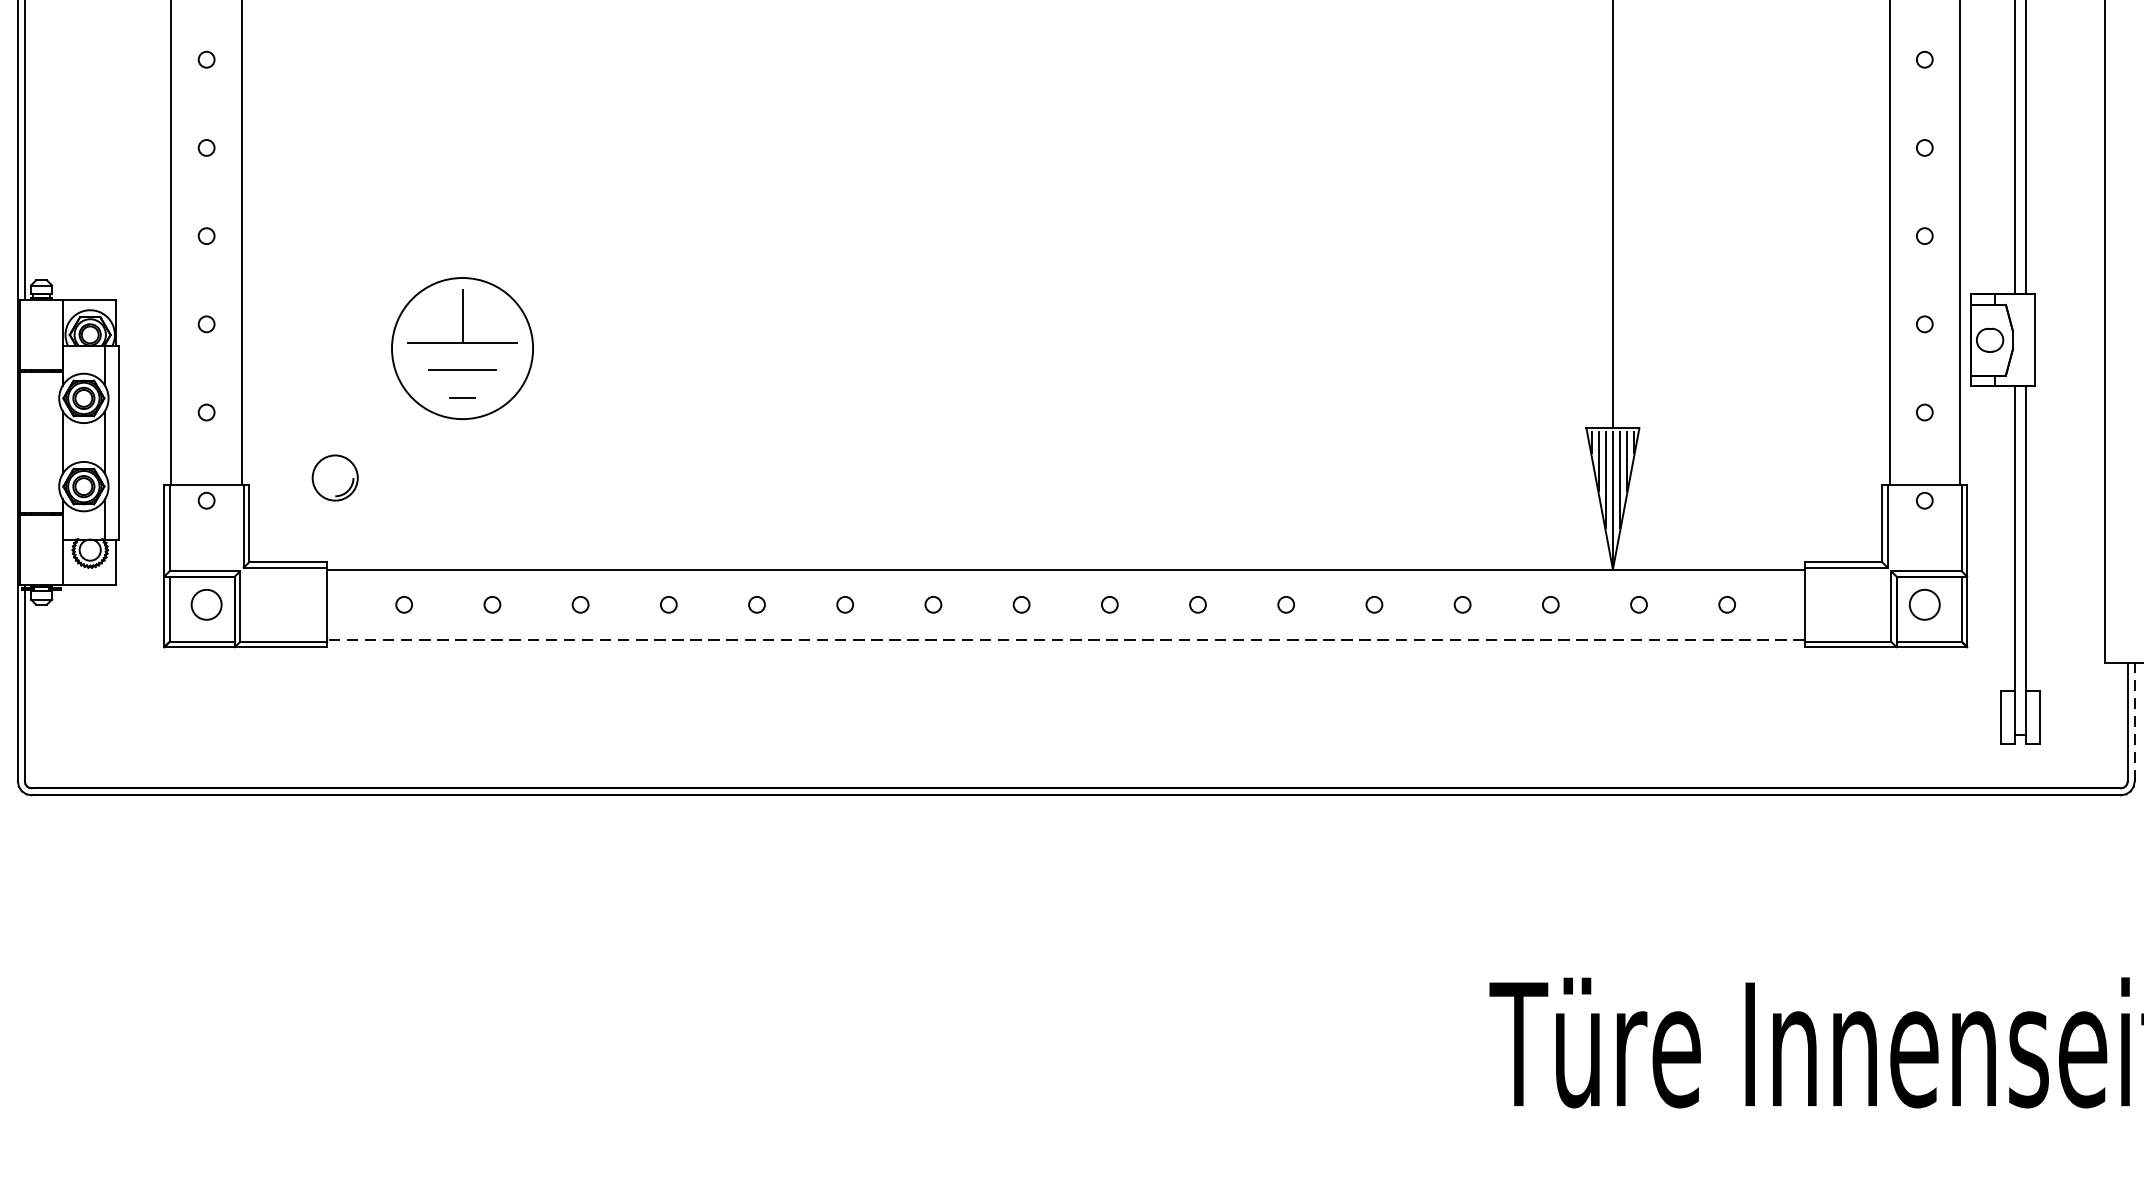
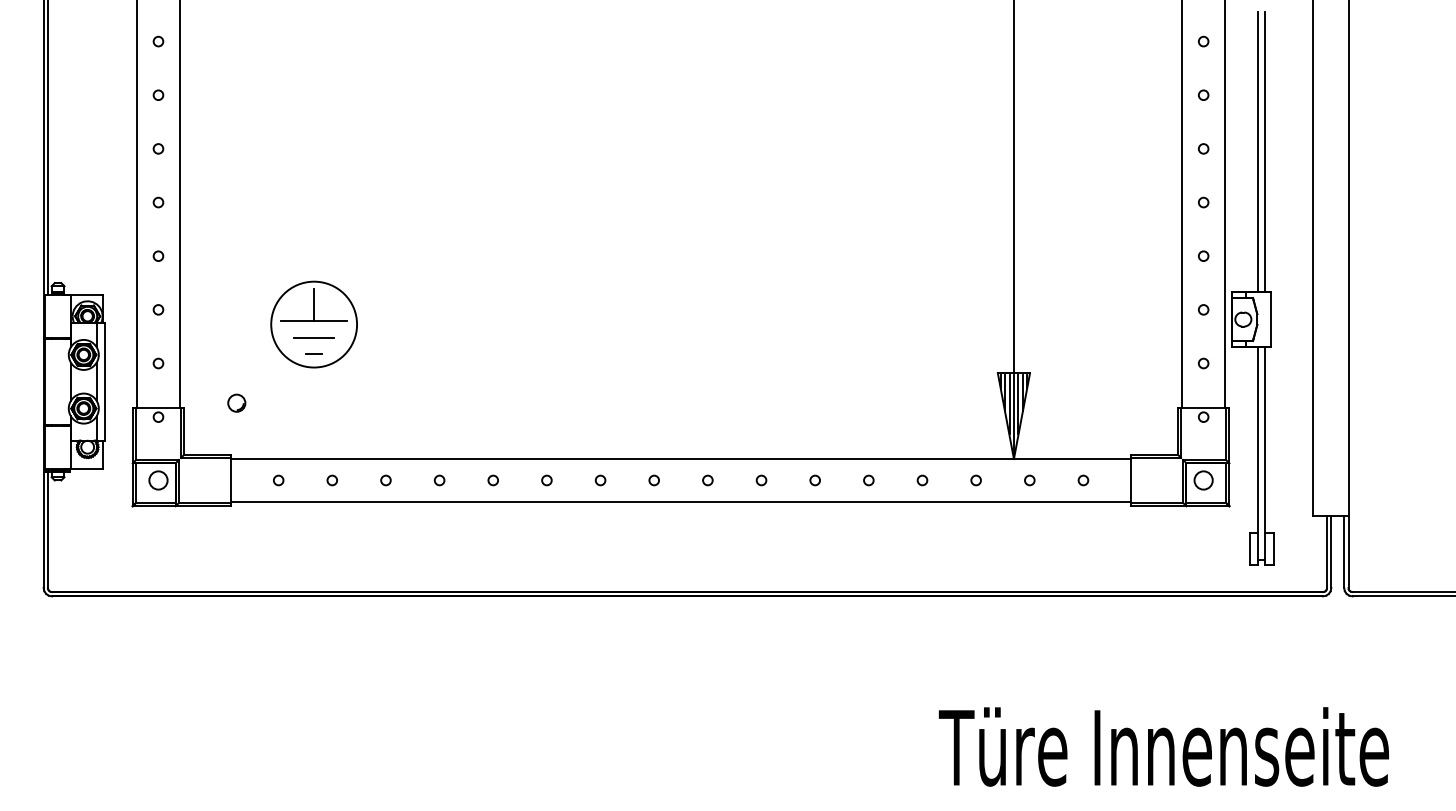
part: (334, 476) -> (236, 402), size x0.62
line: (1066, 639) -> (681, 501), dashed -> solid
line: (2134, 721) -> (1331, 551), dashed -> solid

